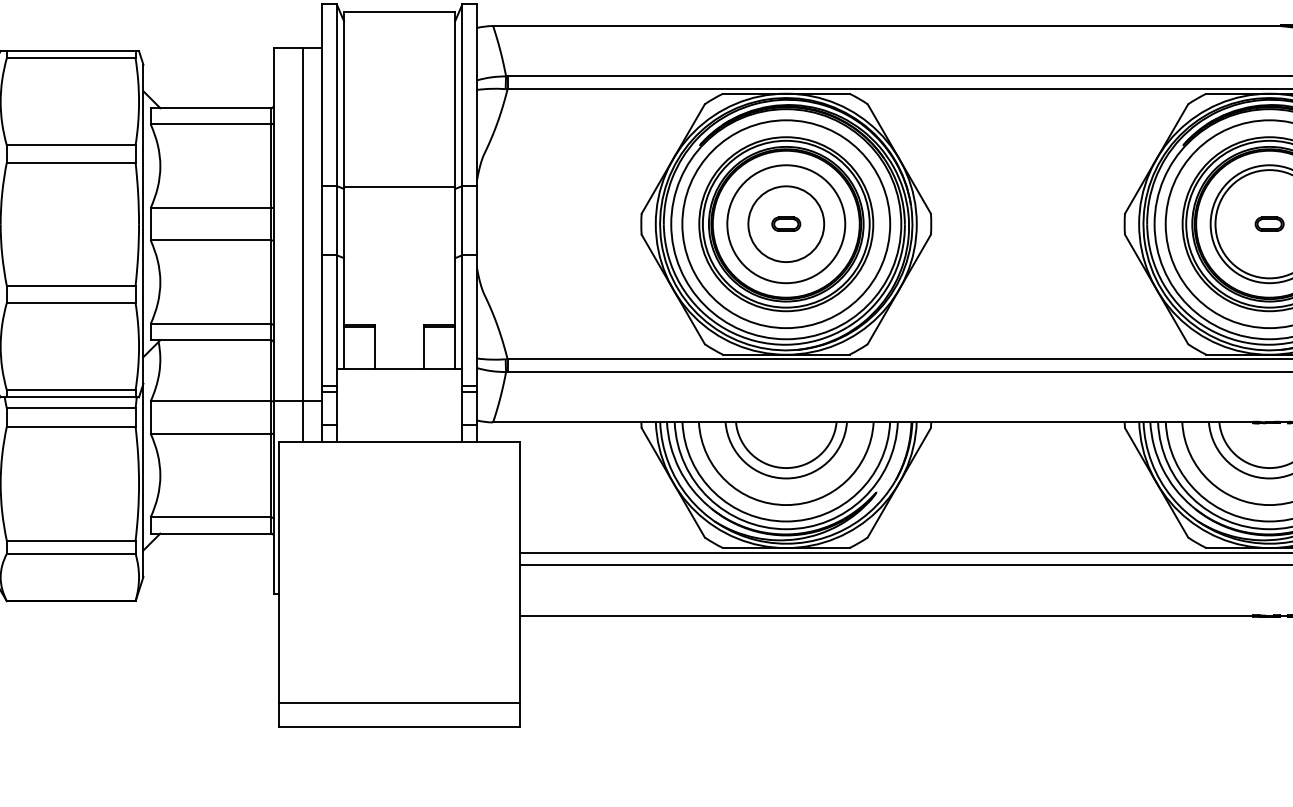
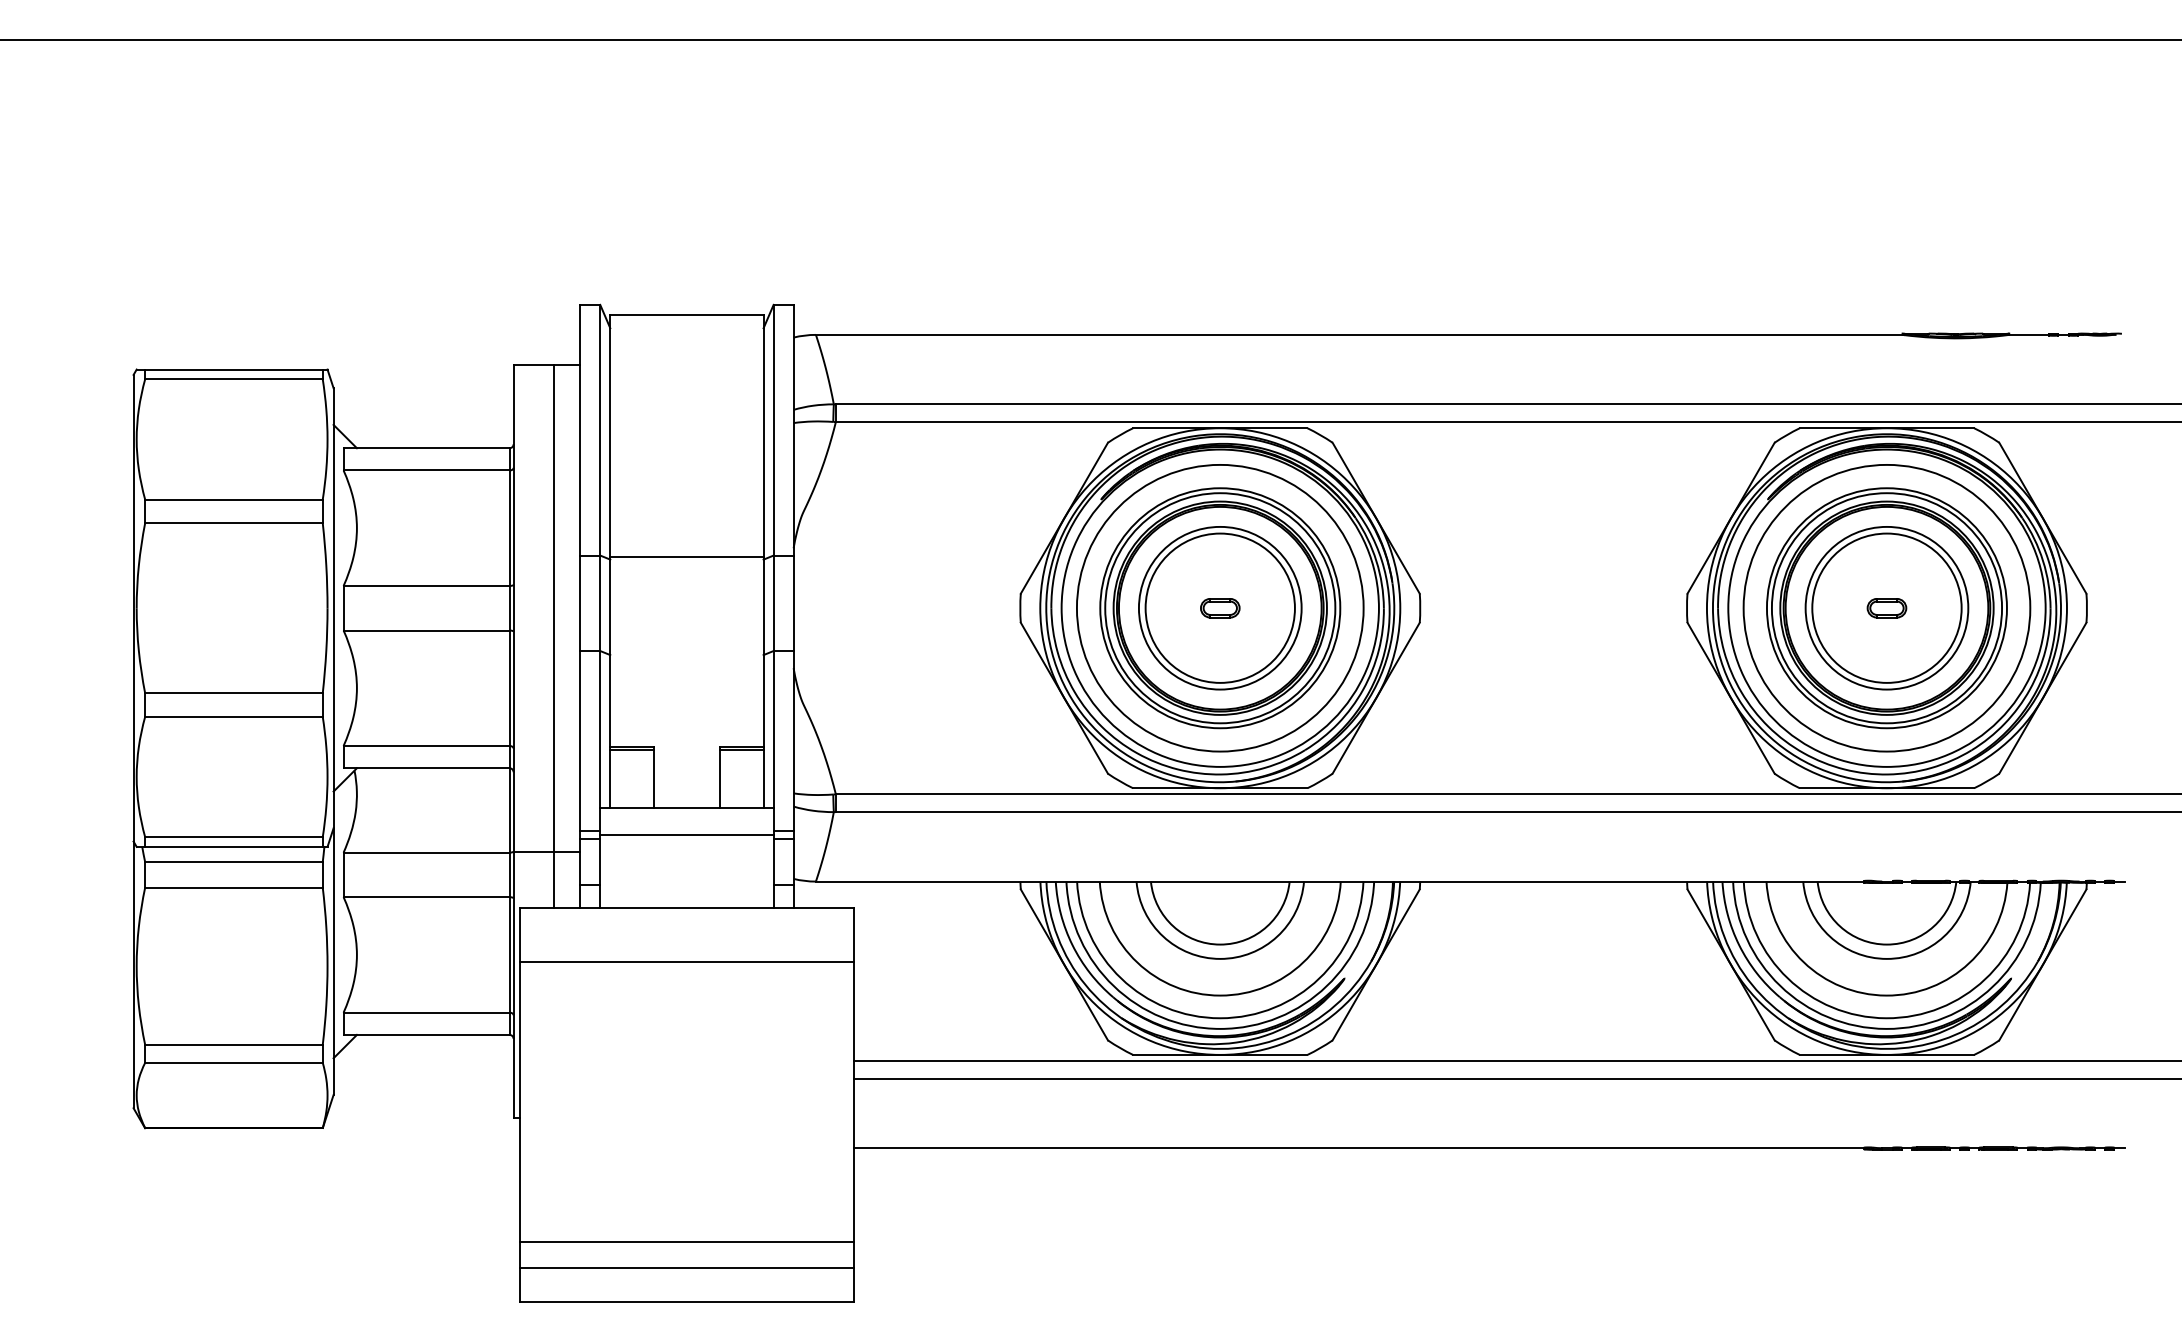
circle: (785, 223) -> (1219, 607), size x1.43
line: (399, 388) -> (686, 834), added
line: (399, 480) -> (686, 961), added
line: (399, 683) -> (686, 1241), added

